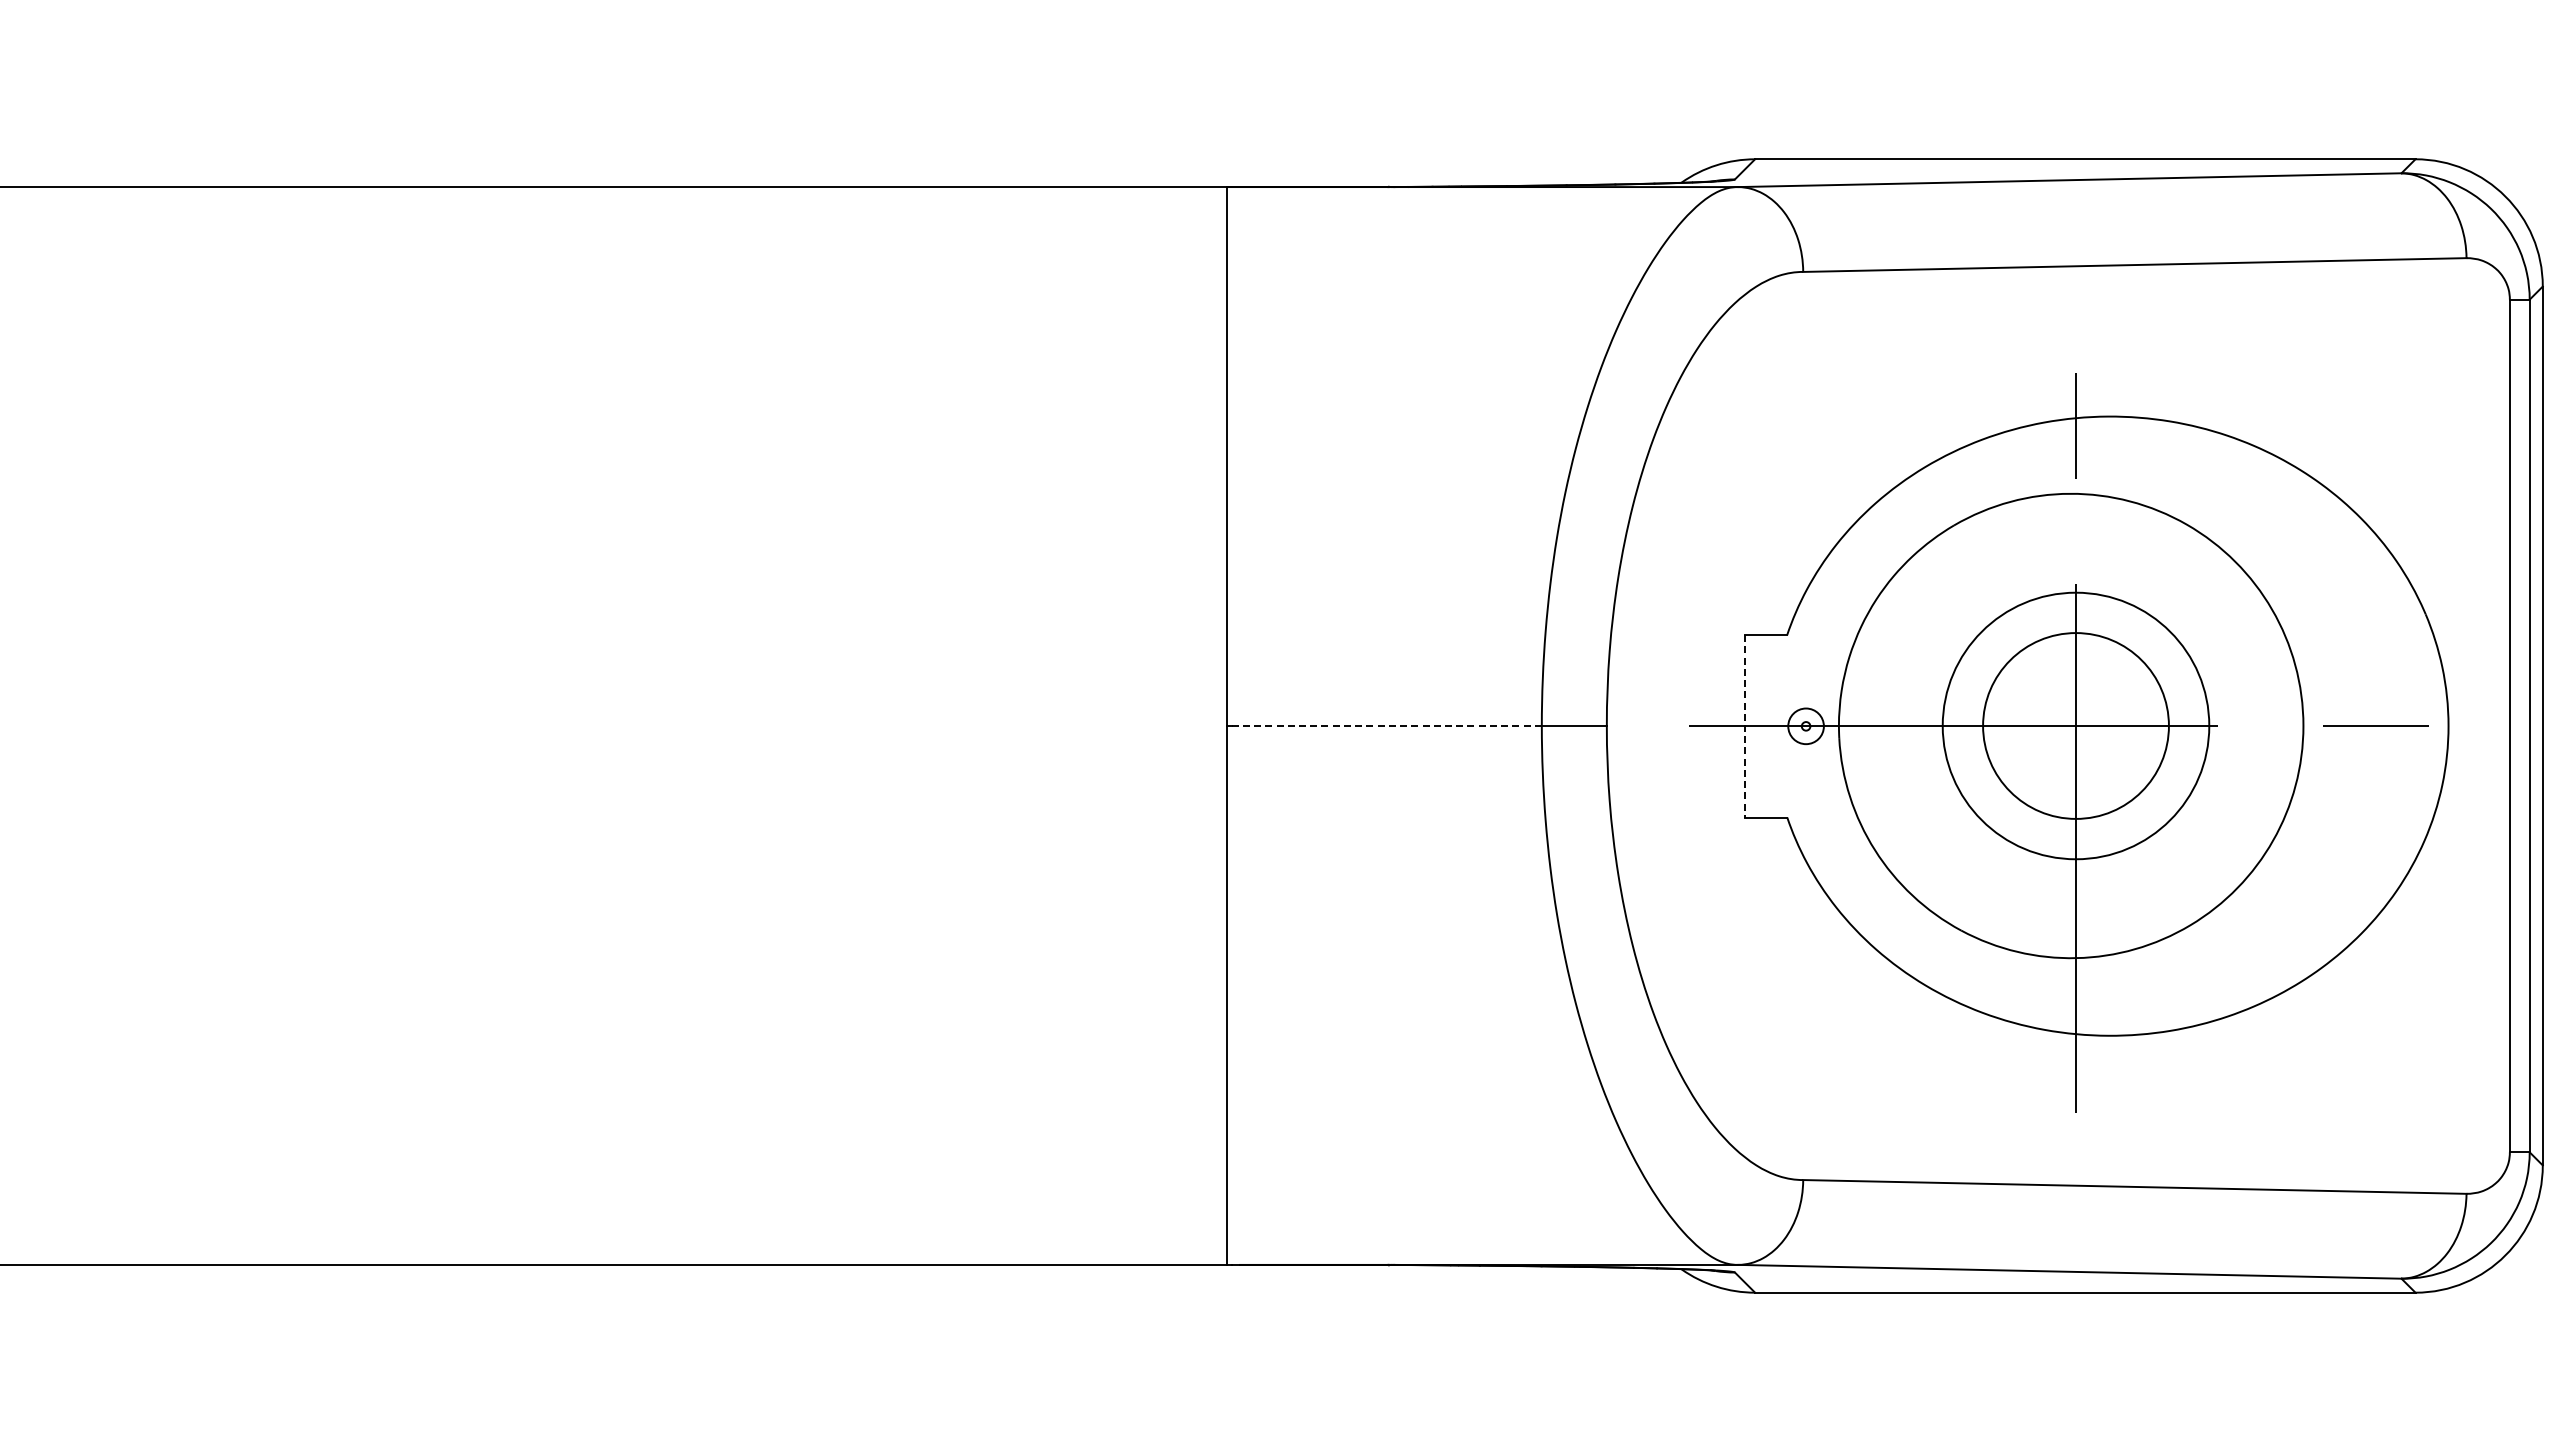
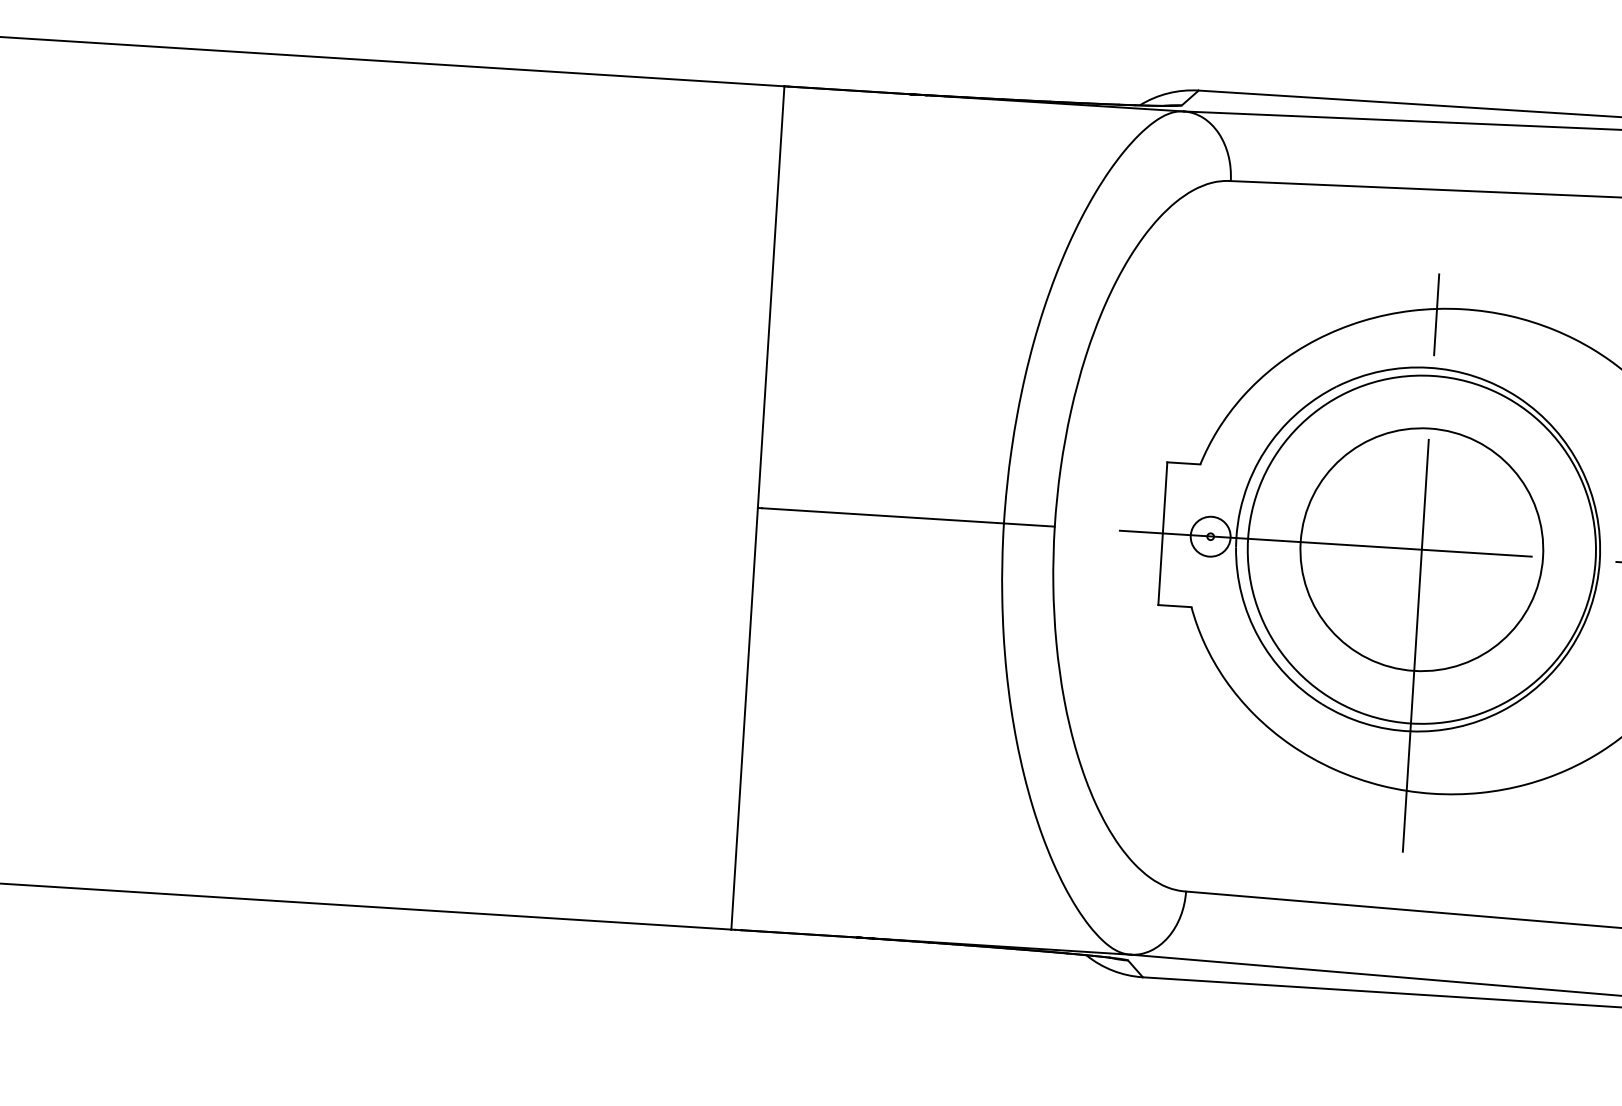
circle: (1805, 725) -> (1210, 536), size x1.43
circle: (2075, 725) -> (1421, 549), size x1.67
circle: (2075, 725) -> (1421, 549), size x1.67
line: (1387, 726) -> (883, 516), dashed -> solid
line: (1744, 726) -> (1162, 533), dashed -> solid

